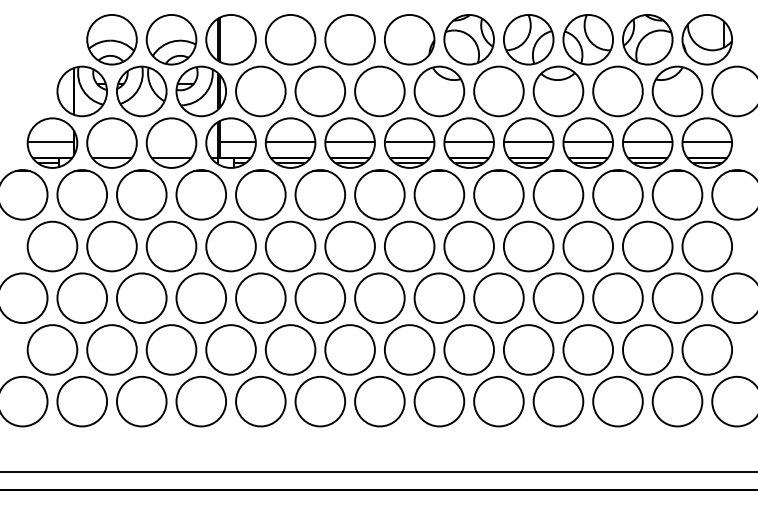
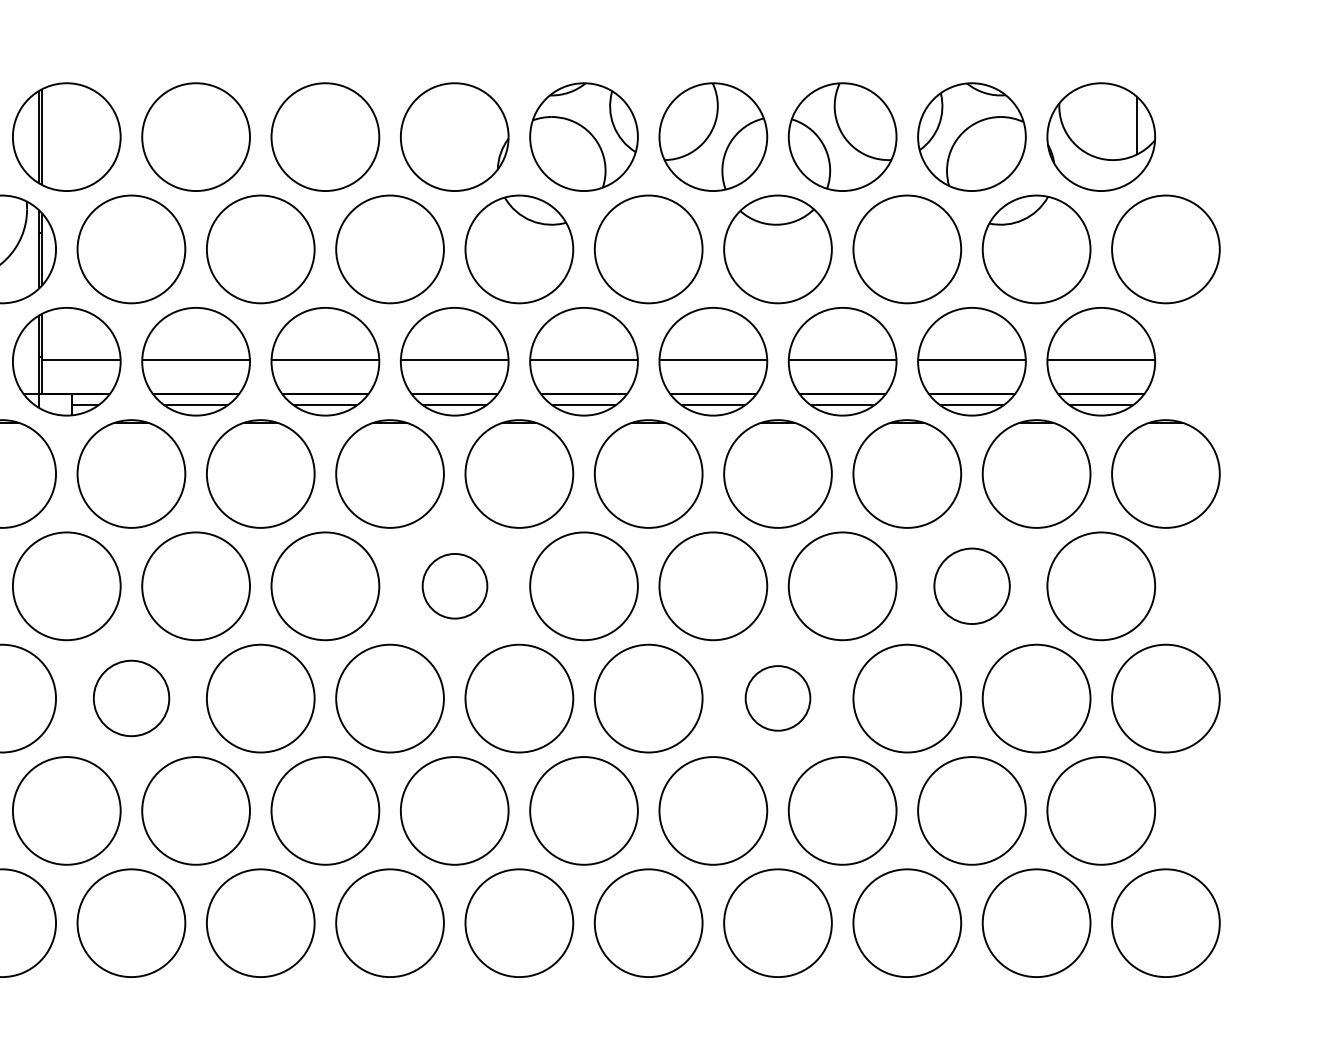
part: (409, 246) -> (454, 586), size x0.6
part: (647, 246) -> (971, 586), size x0.7
part: (260, 297) -> (130, 697), size x0.7
part: (558, 297) -> (778, 697), size x0.6

